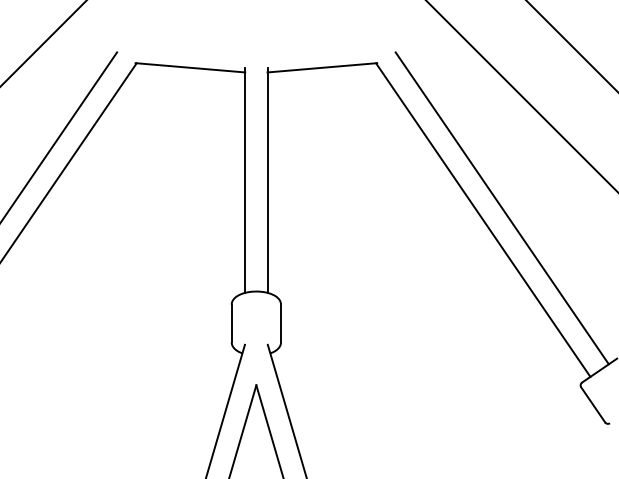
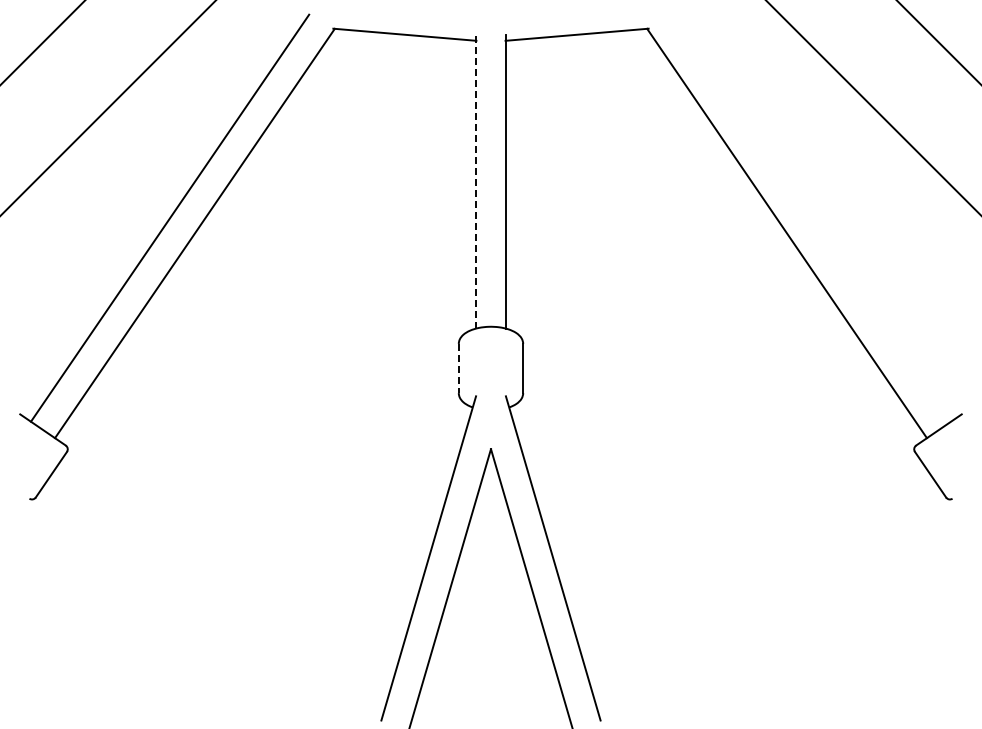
line: (245, 180) -> (476, 181), solid -> dashed
line: (501, 207) -> (811, 217), removed
line: (231, 323) -> (458, 368), solid -> dashed

